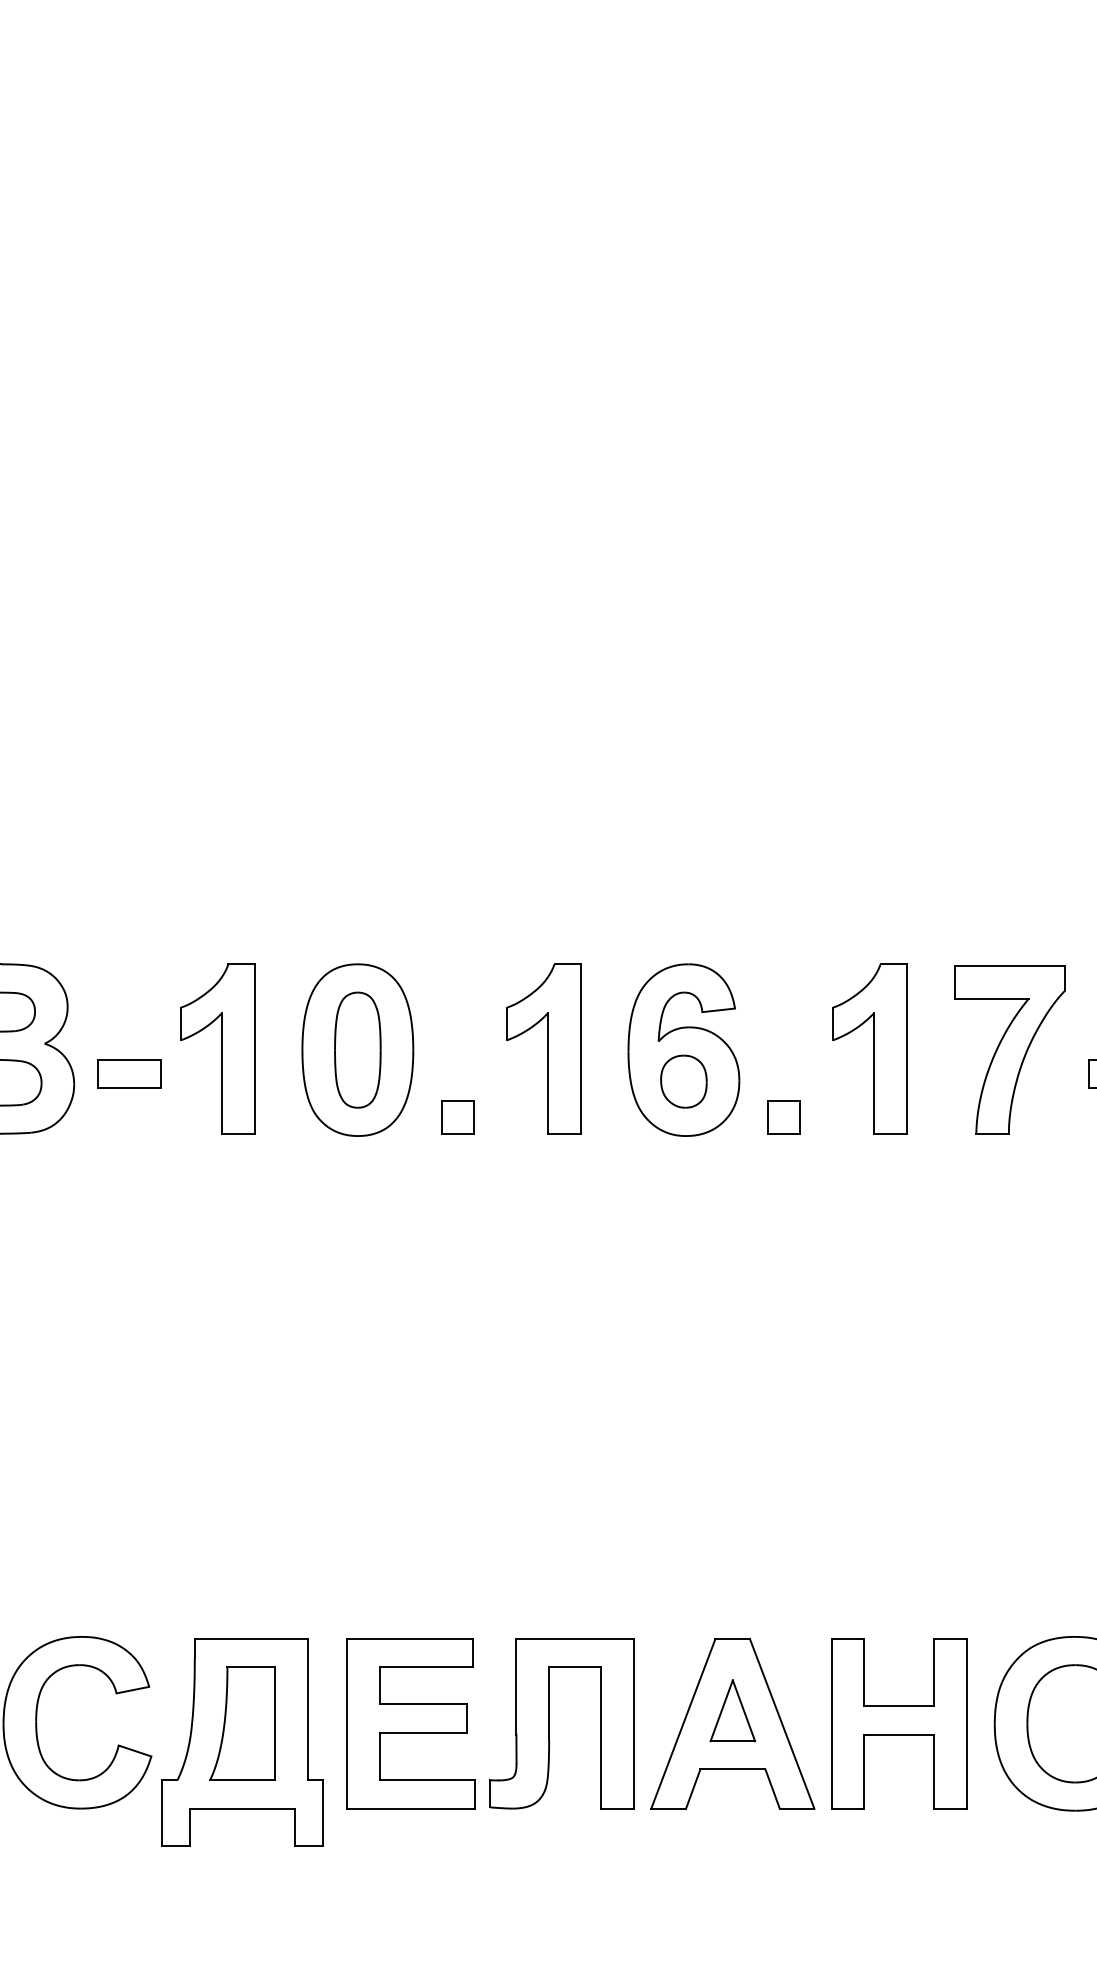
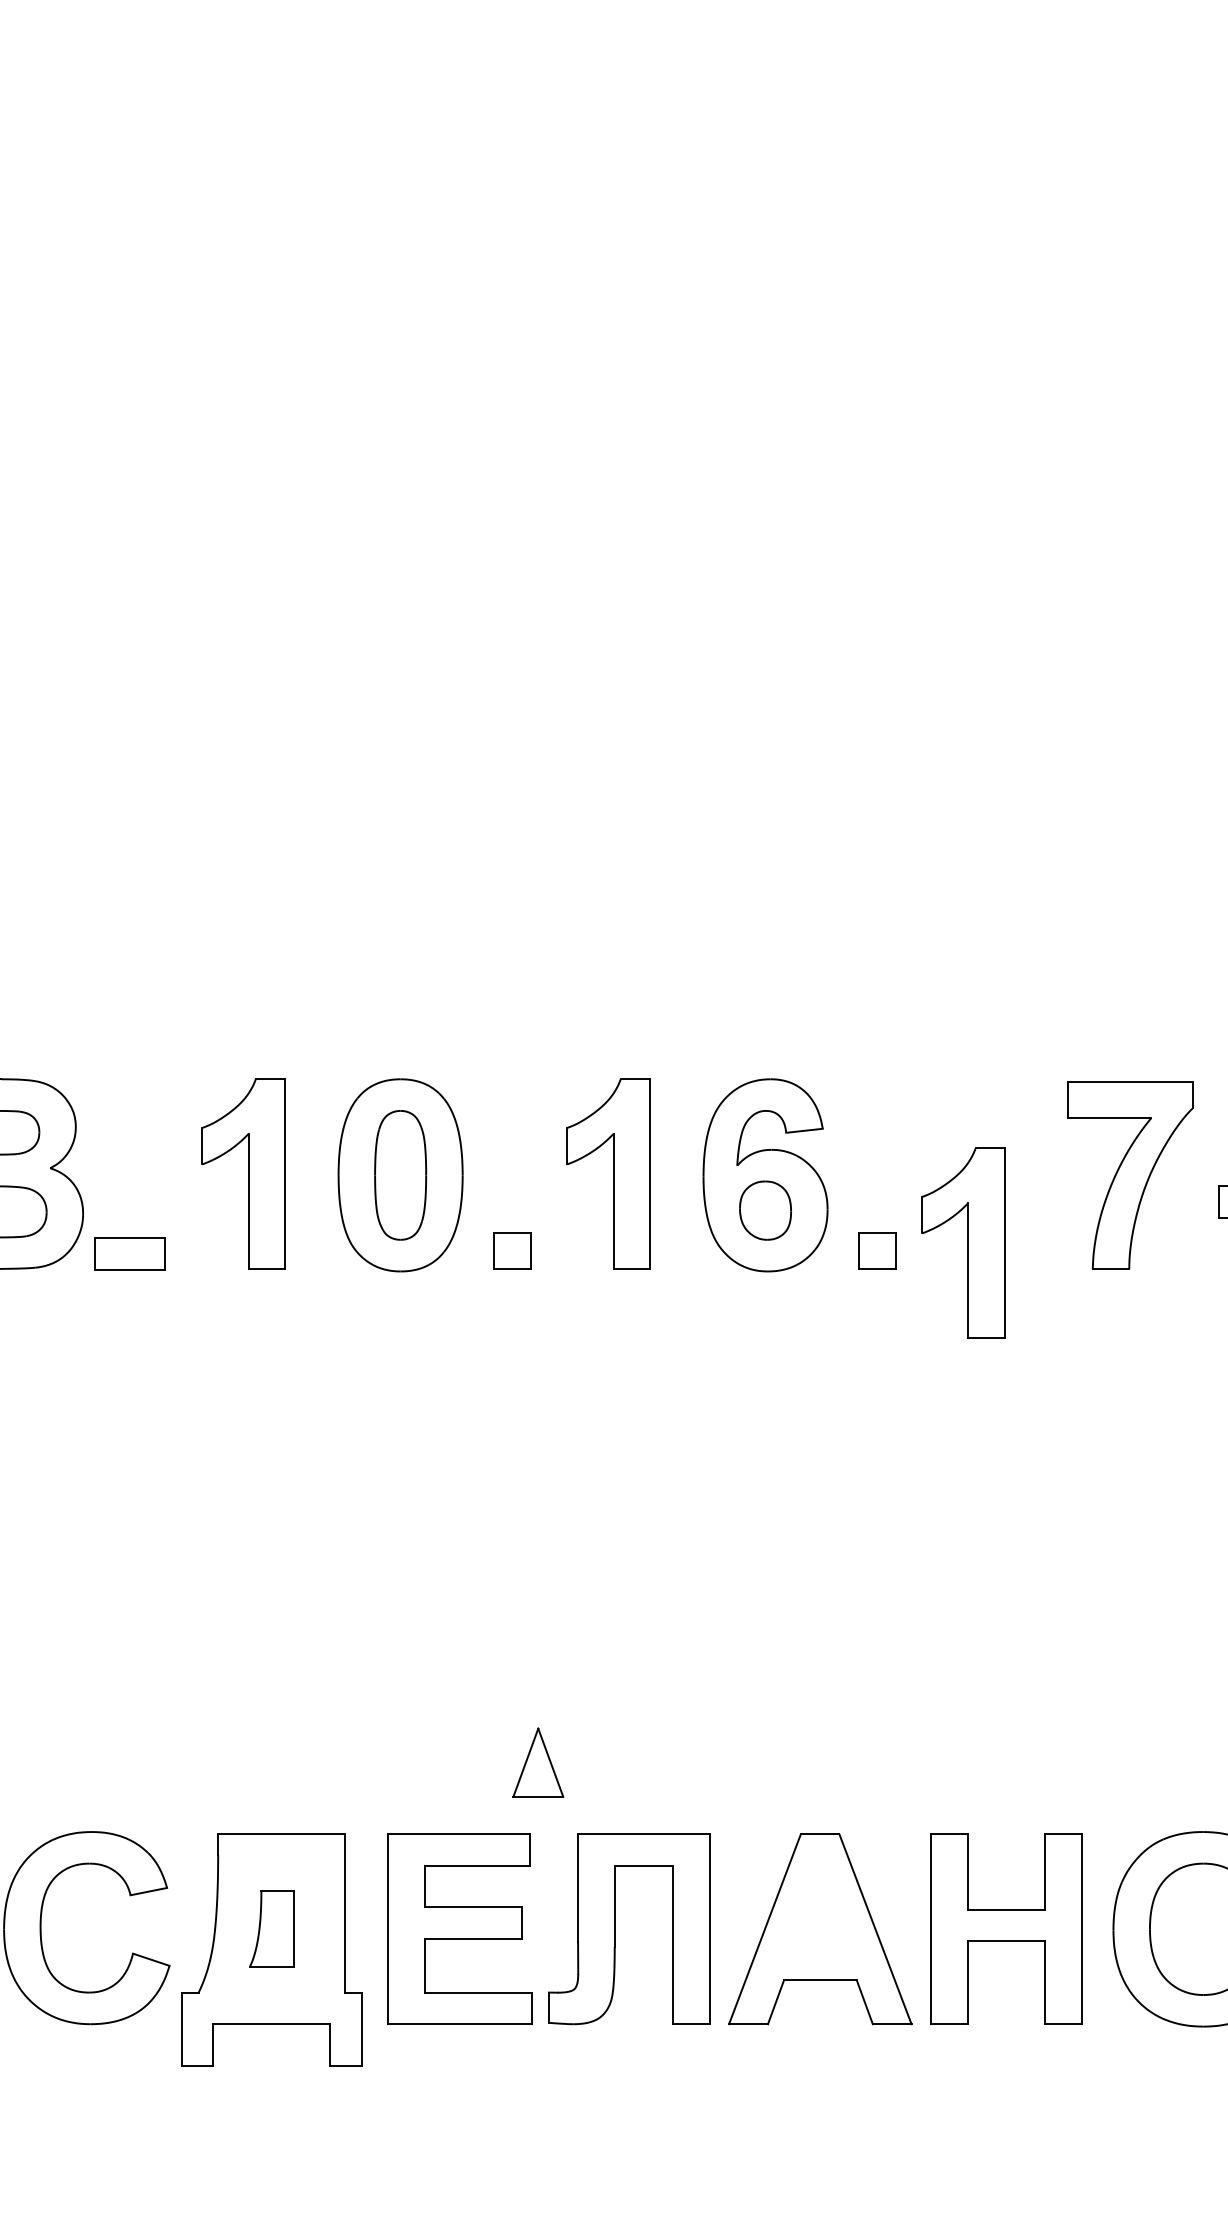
part: (869, 1048) -> (963, 1242), moved
part: (129, 1073) -> (129, 1253), moved
part: (733, 1710) -> (538, 1762), moved
part: (242, 1723) -> (271, 1929), size x0.6

